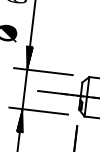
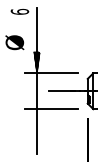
hatch: (20, 120) -> (36, 119), removed

